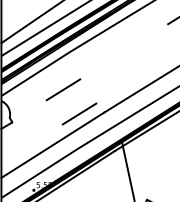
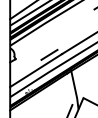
line: (63, 89) -> (41, 42), removed

